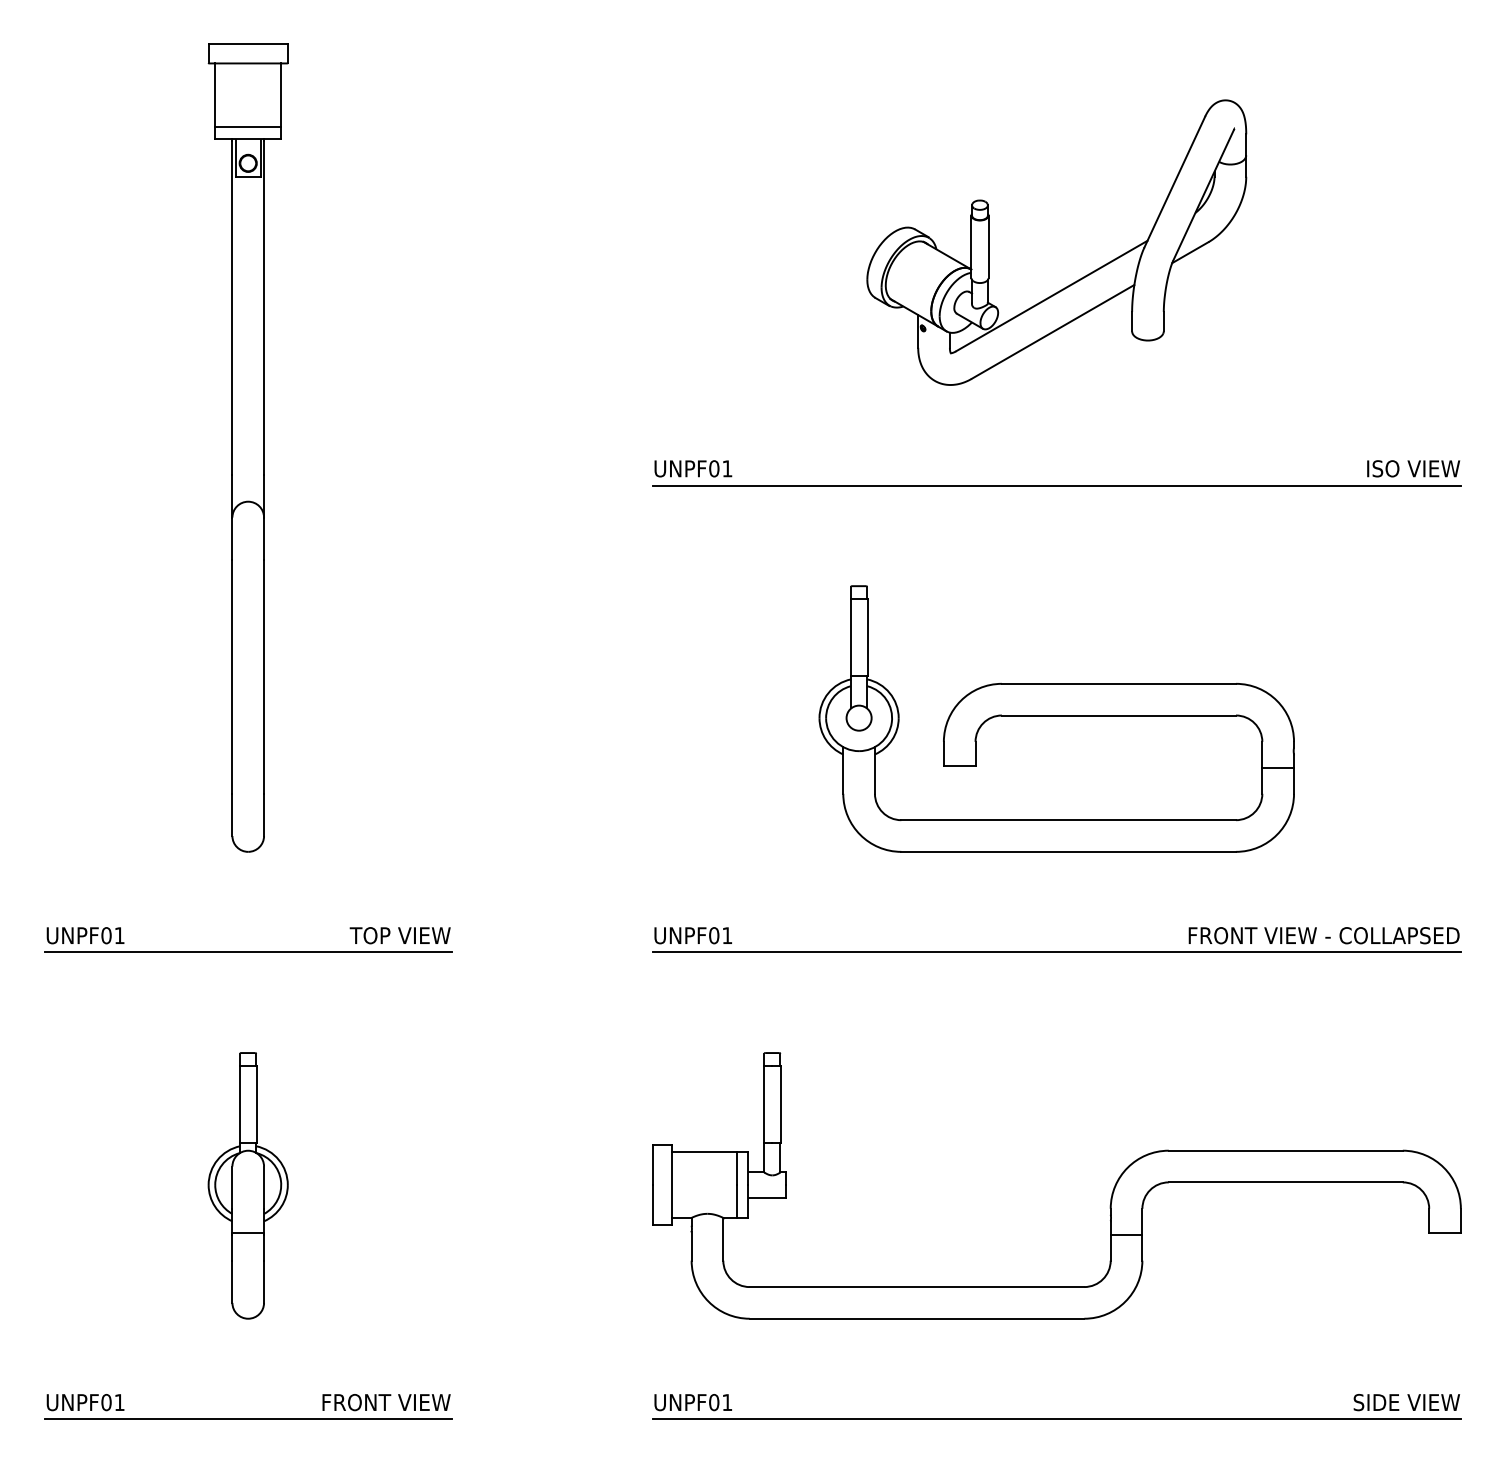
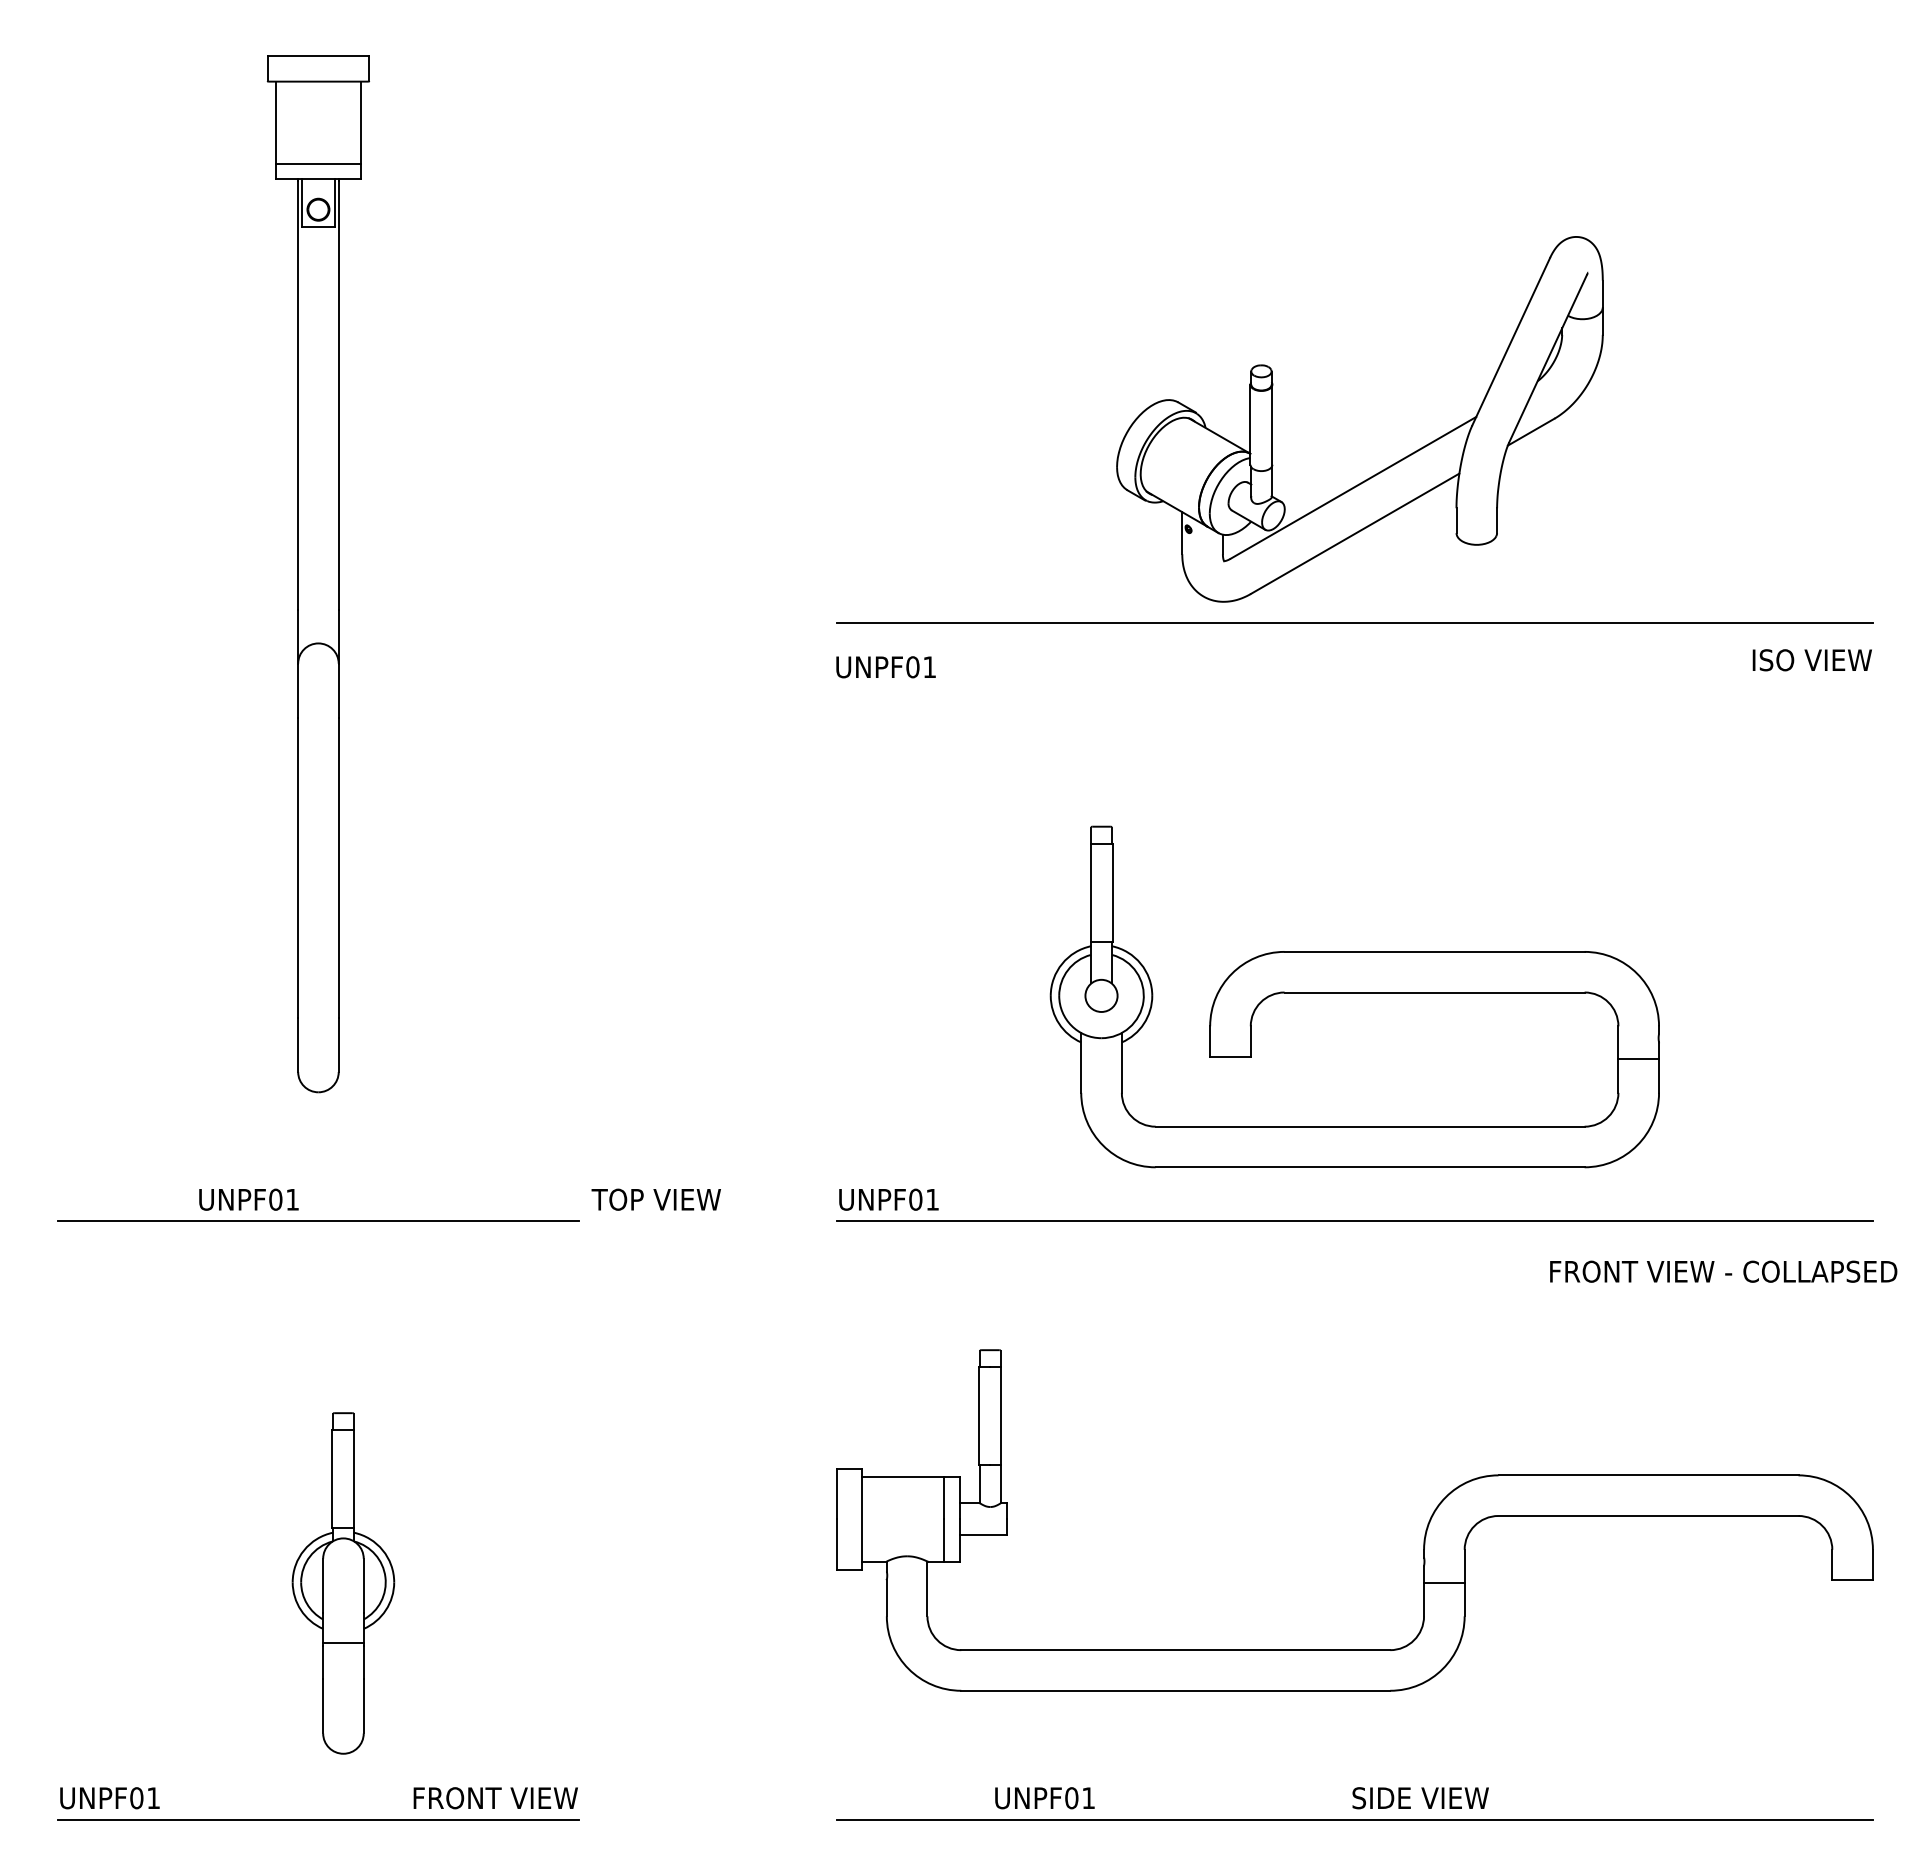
part: (1075, 280) -> (1384, 468), moved
text: (692, 468) -> (885, 667), moved
text: (1412, 468) -> (1811, 660), moved
part: (1056, 718) -> (1354, 996), moved
text: (85, 935) -> (248, 1199), moved
text: (399, 935) -> (655, 1199), moved
text: (1324, 935) -> (1723, 1271), moved
part: (248, 1185) -> (343, 1583), moved
text: (692, 1402) -> (1044, 1798), moved
text: (1406, 1402) -> (1420, 1798), moved

